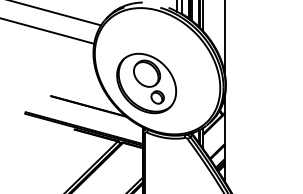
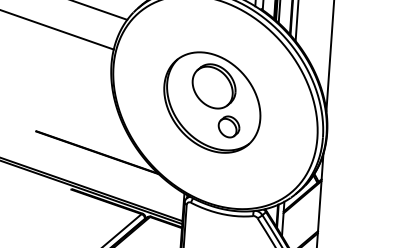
part: (146, 83) -> (212, 102), moved

